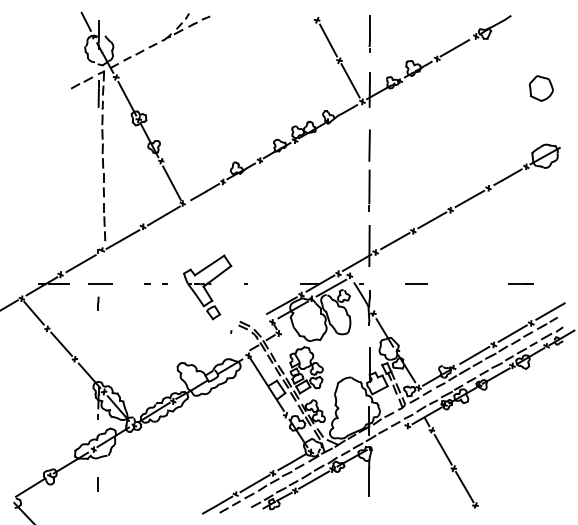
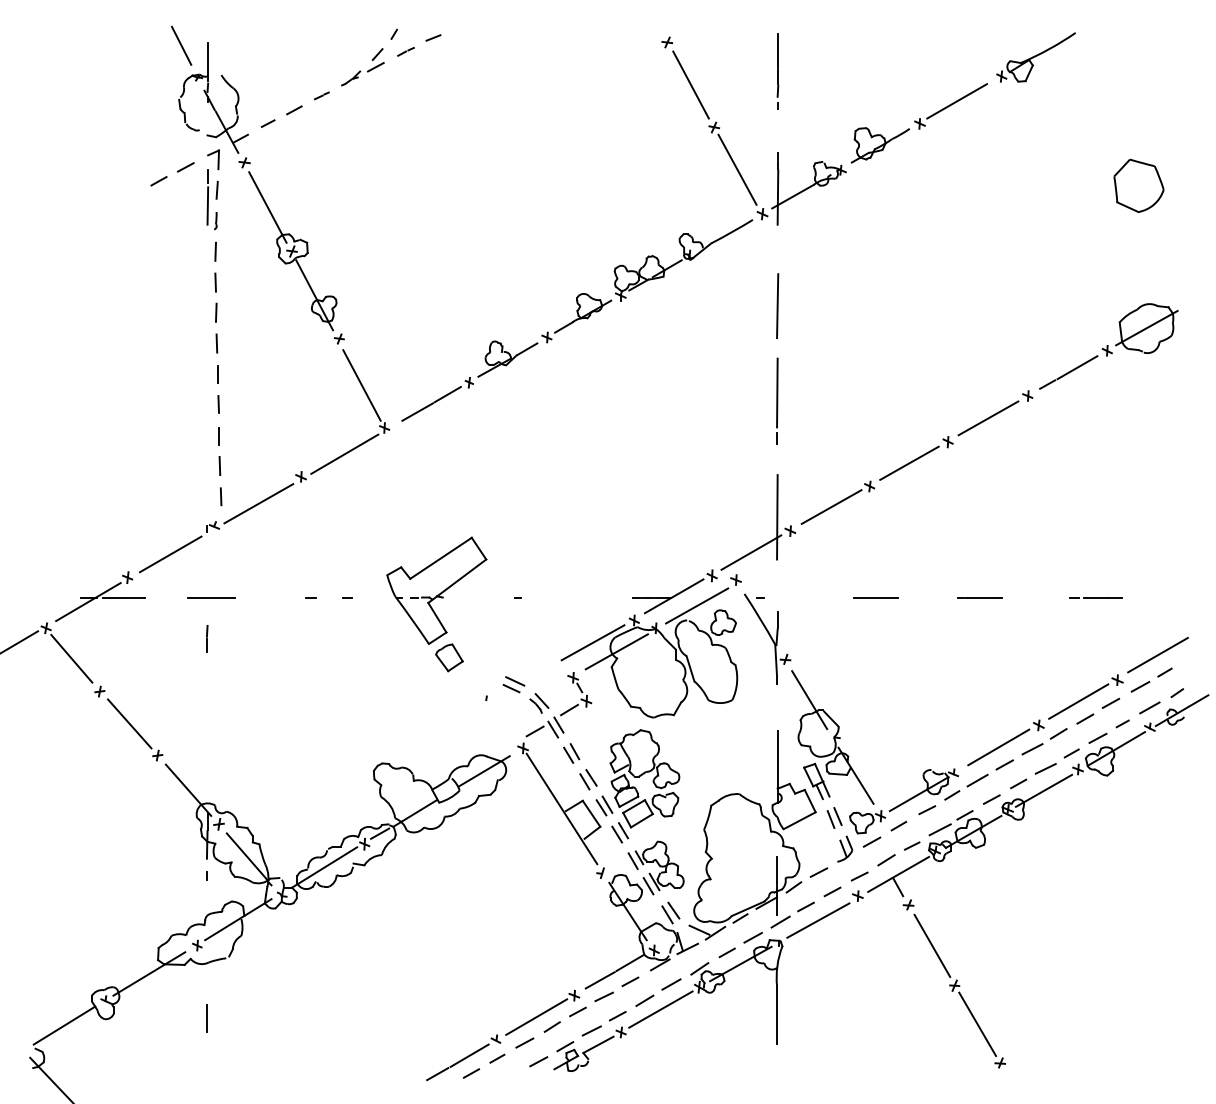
line: (465, 283) -> (979, 596), added
line: (388, 437) -> (817, 920), added

